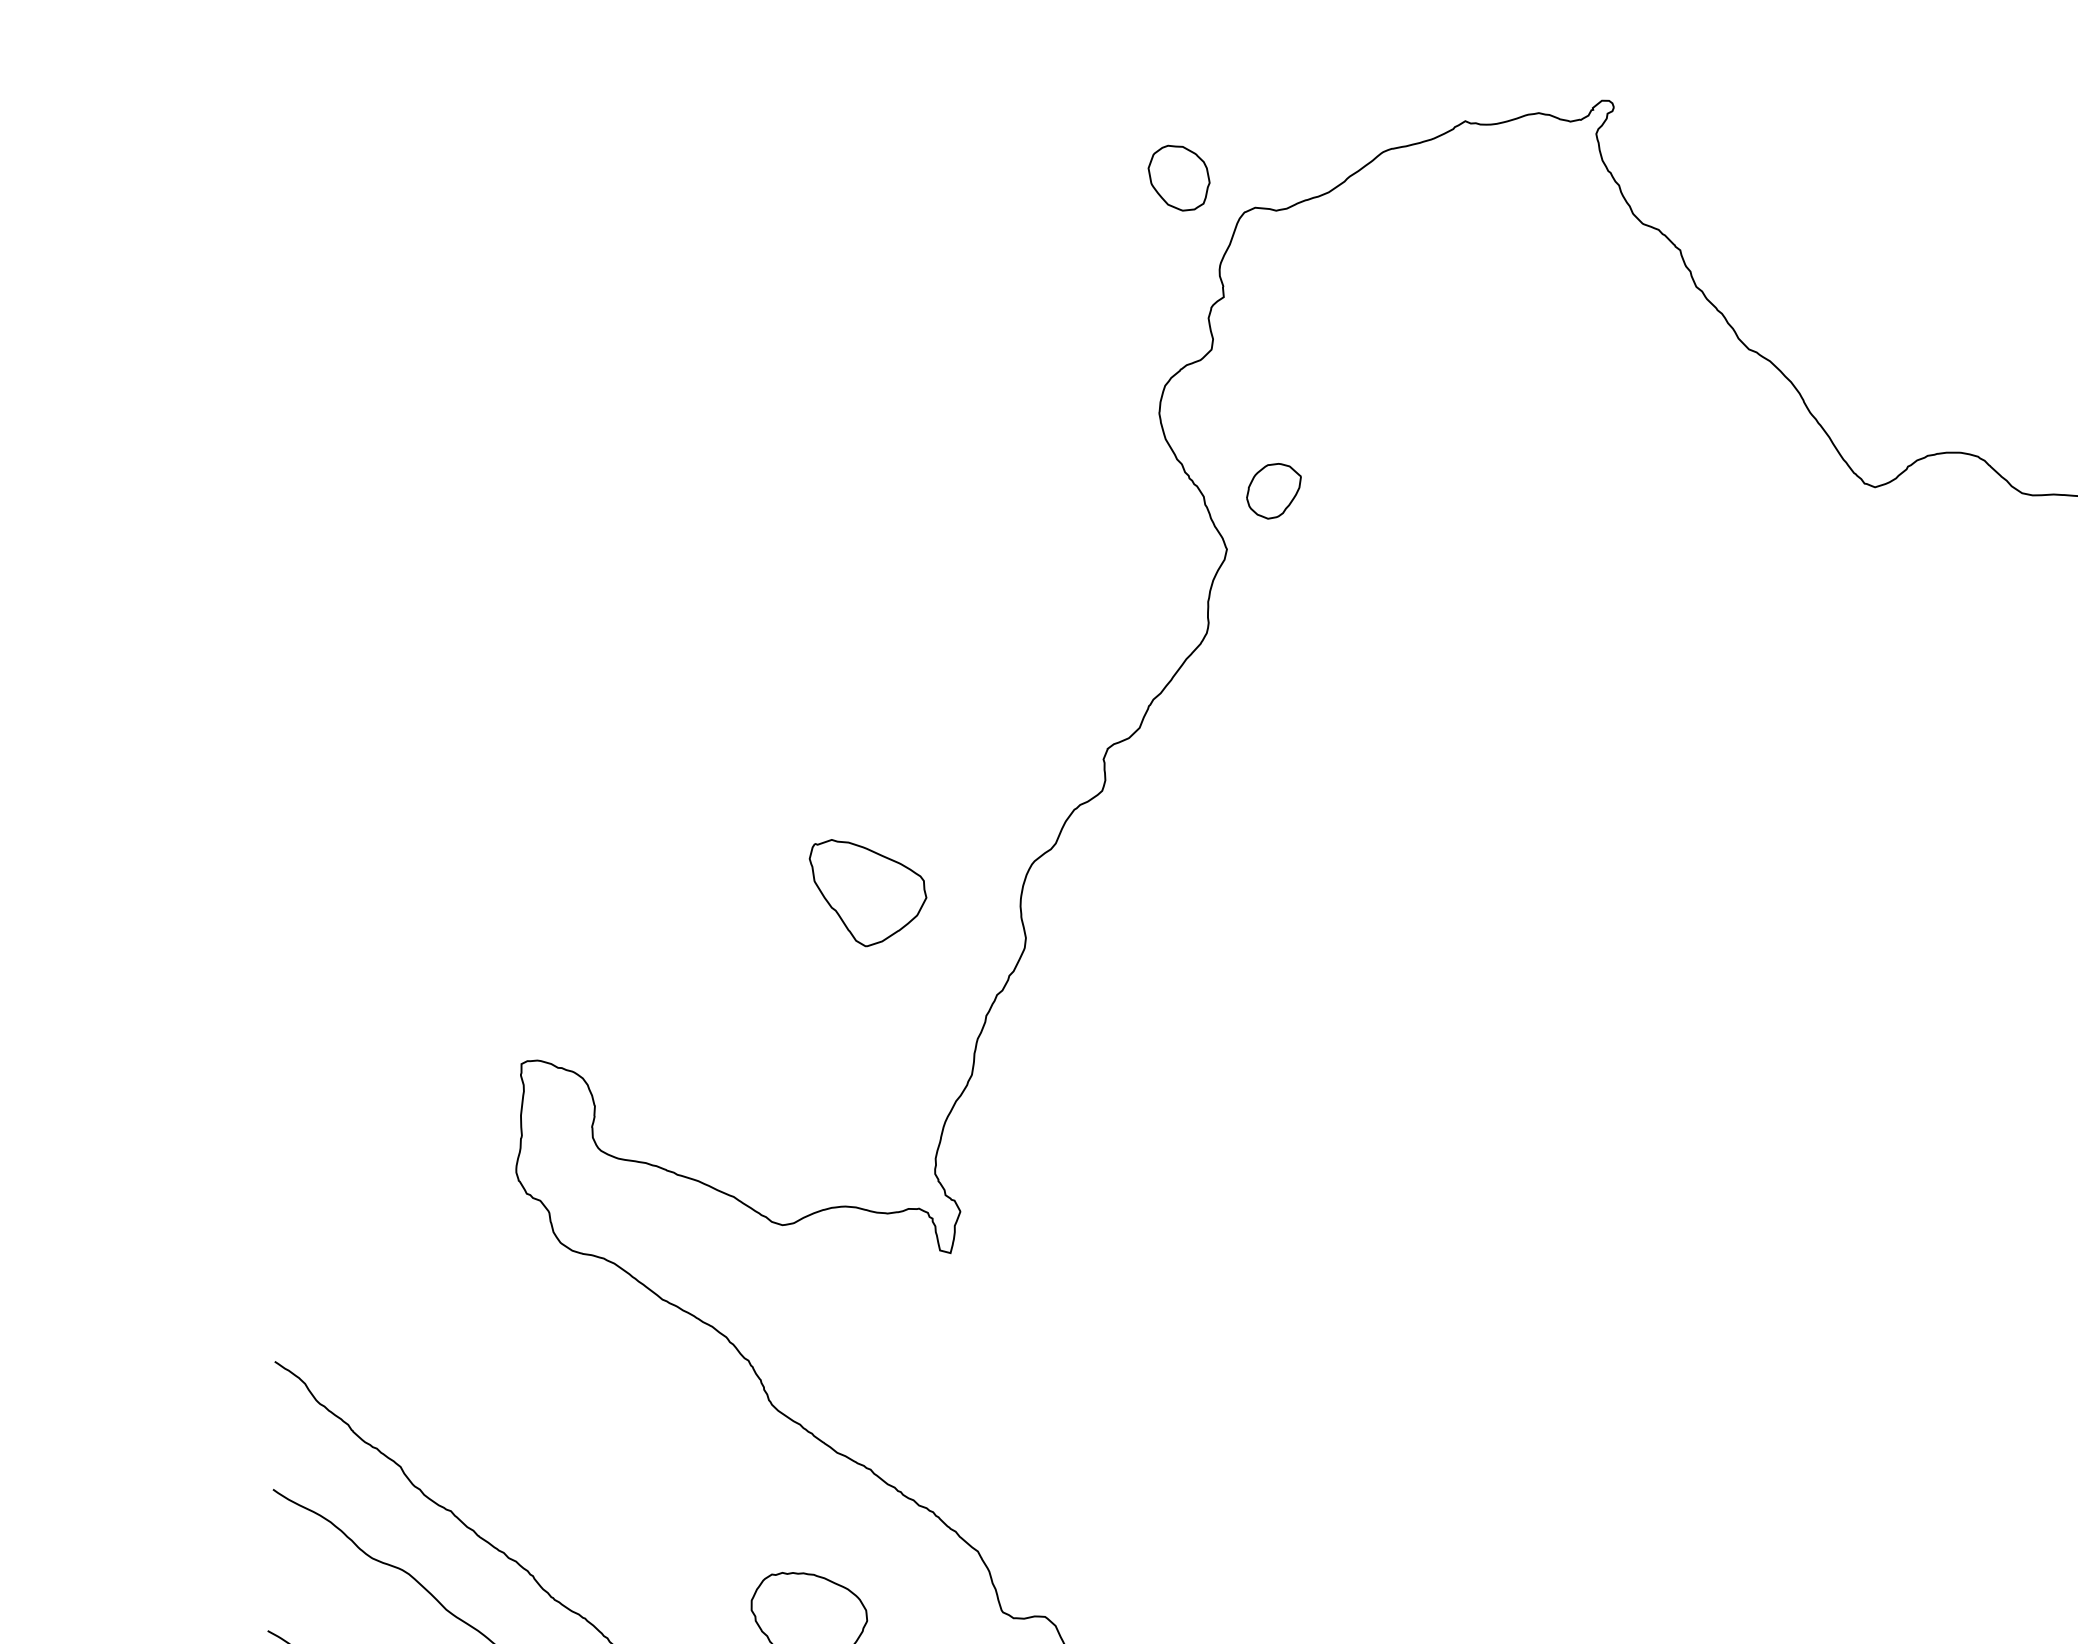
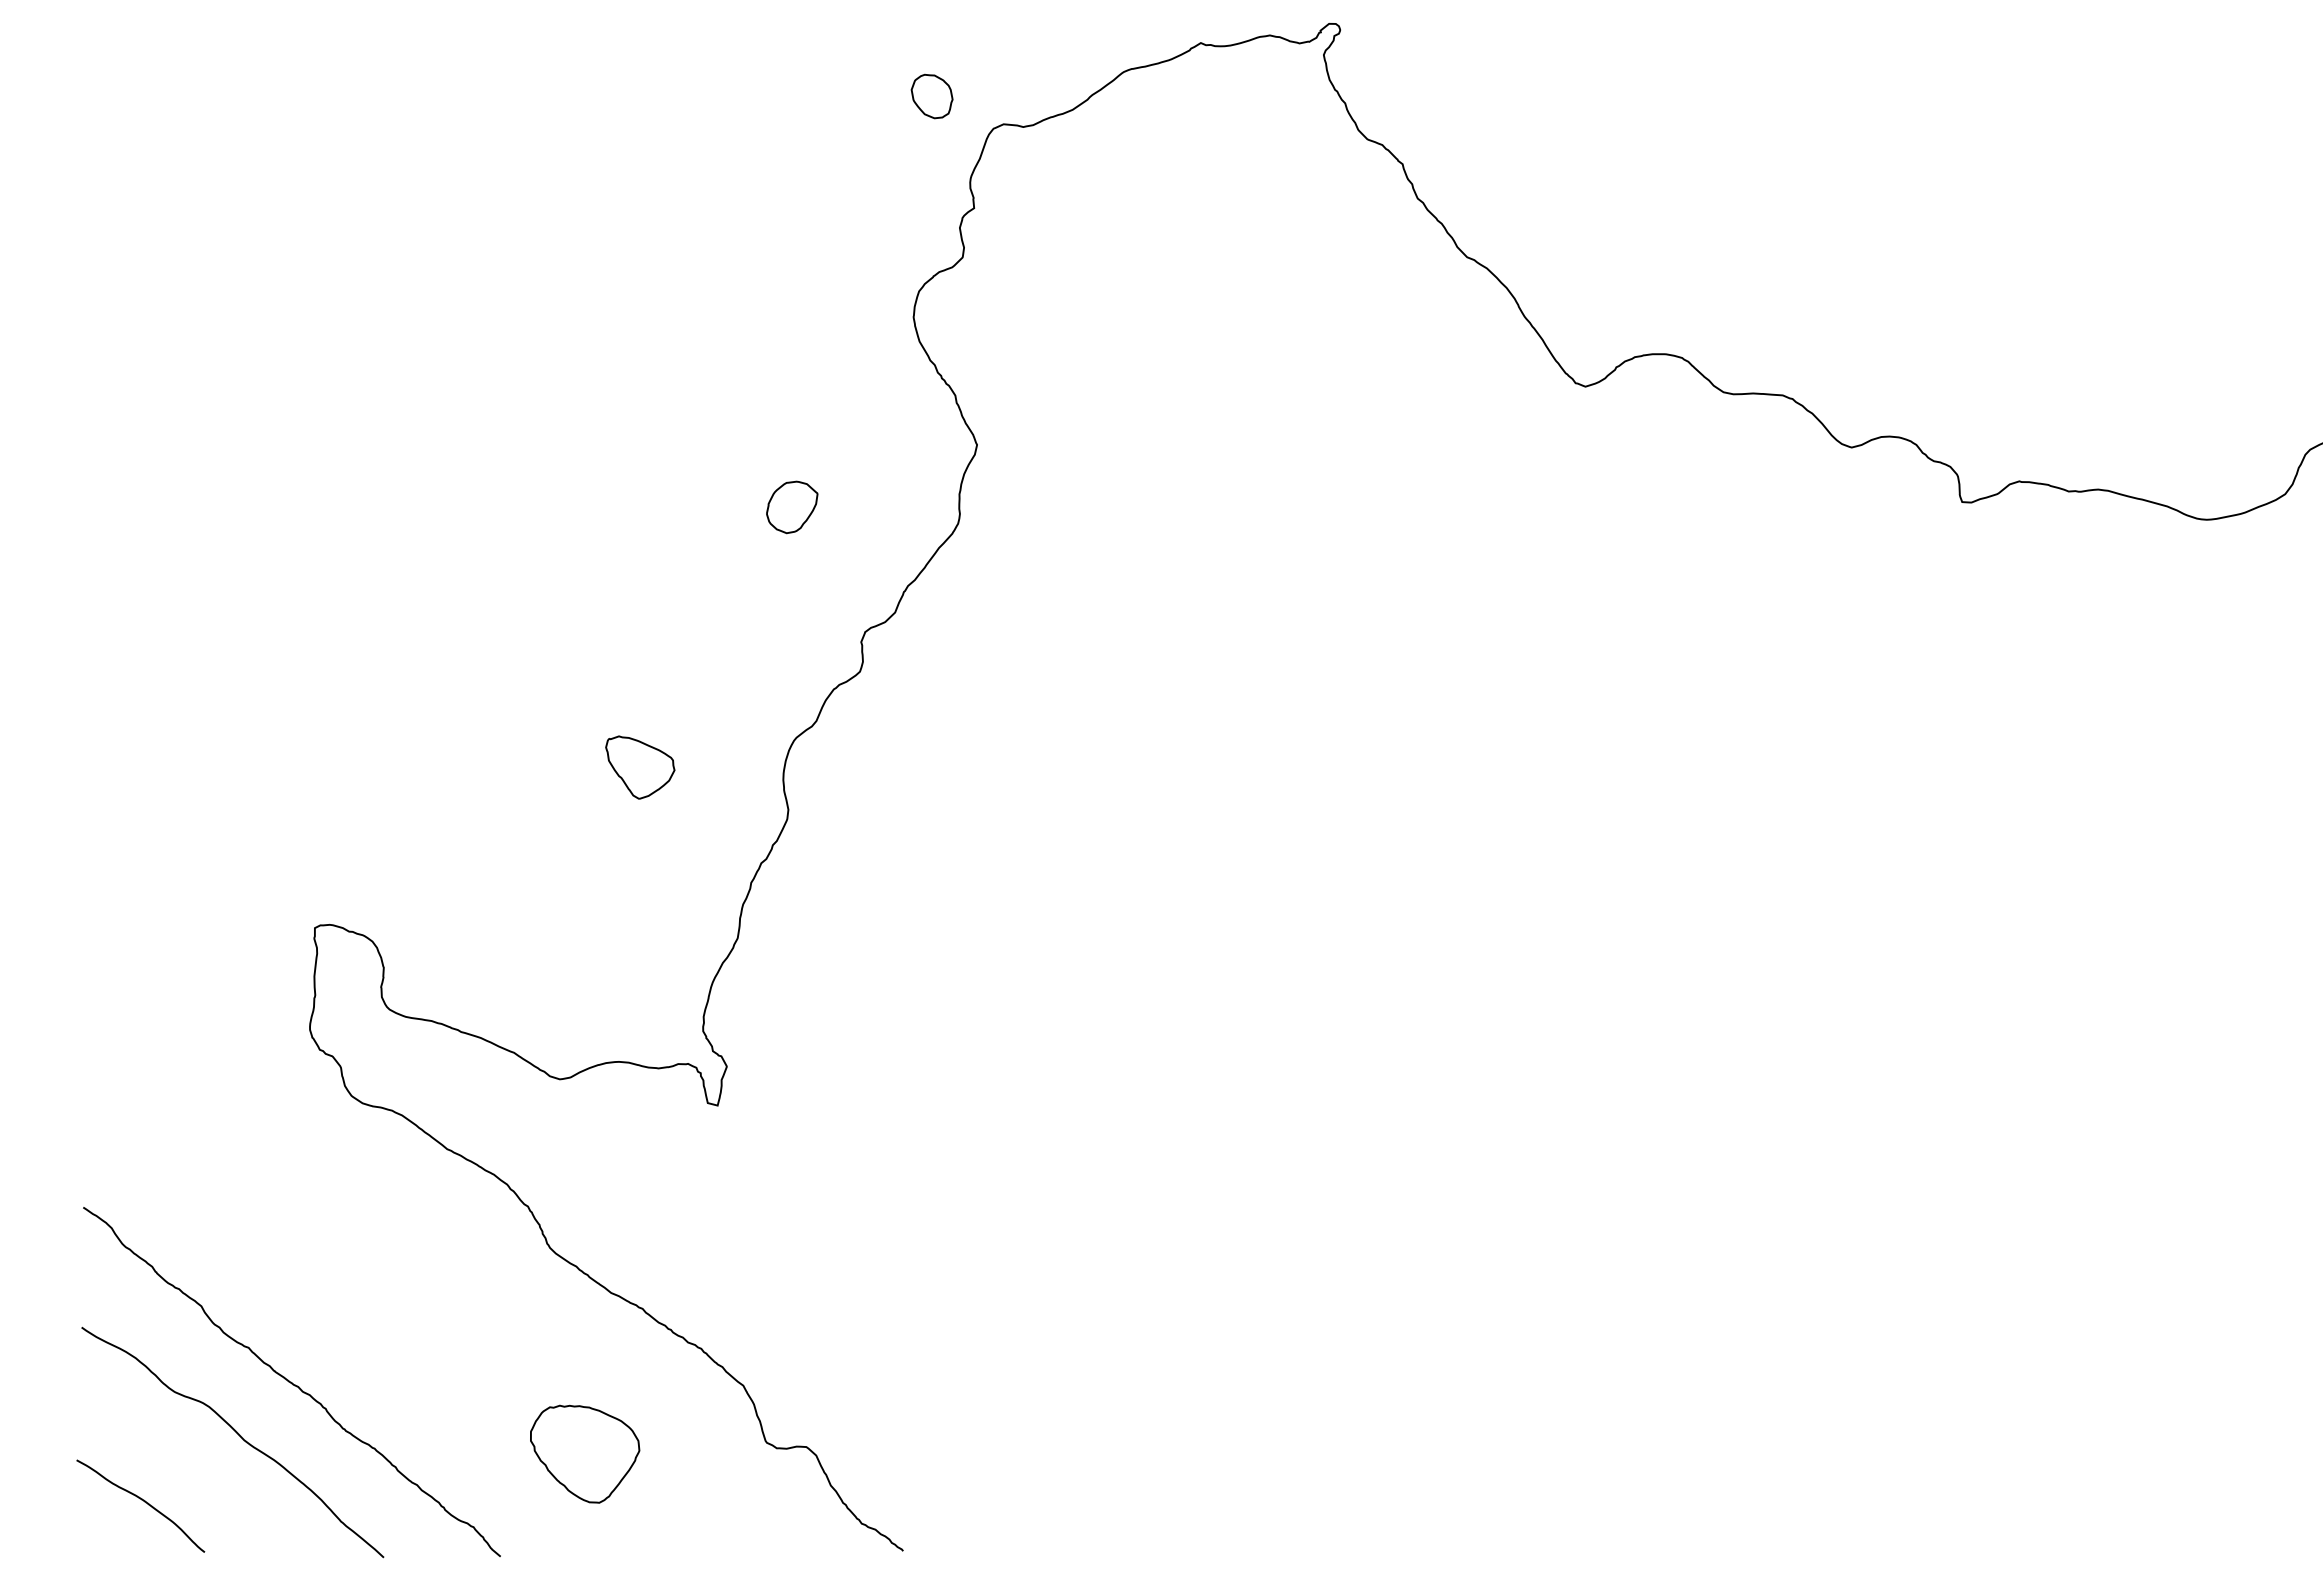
part: (1178, 178) -> (931, 96), size x0.71
part: (1274, 491) -> (792, 507), moved
part: (868, 892) -> (640, 767), size x0.62

